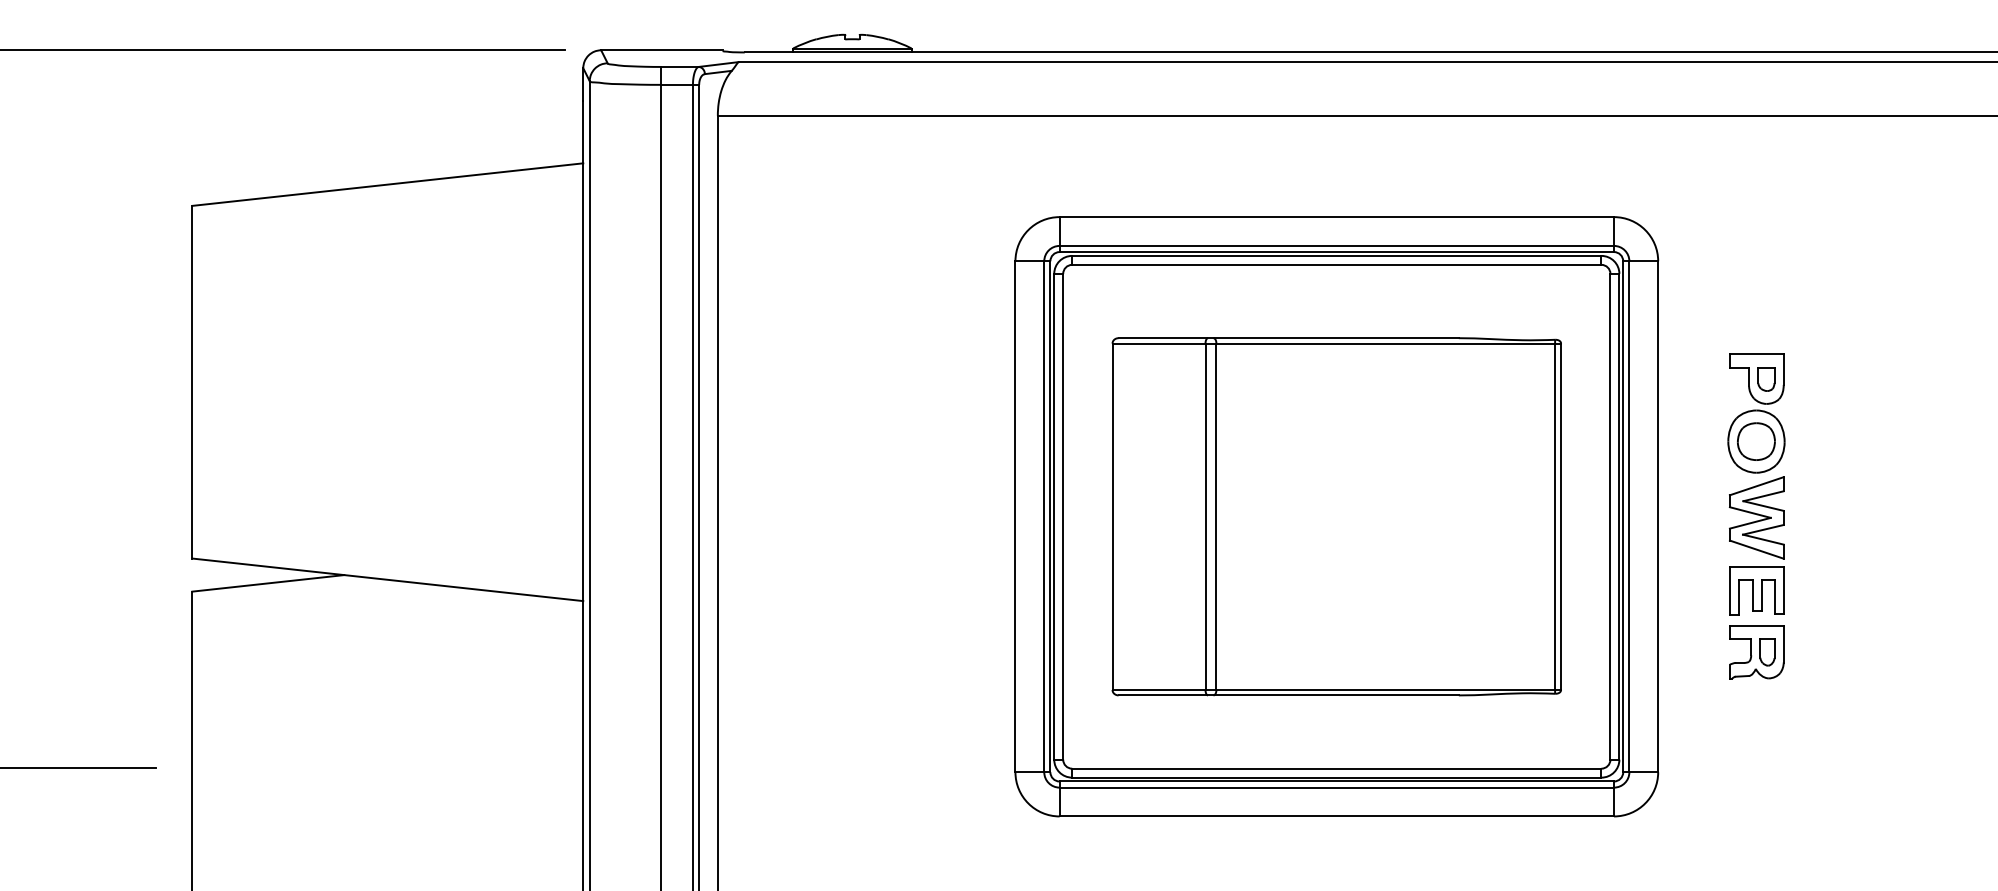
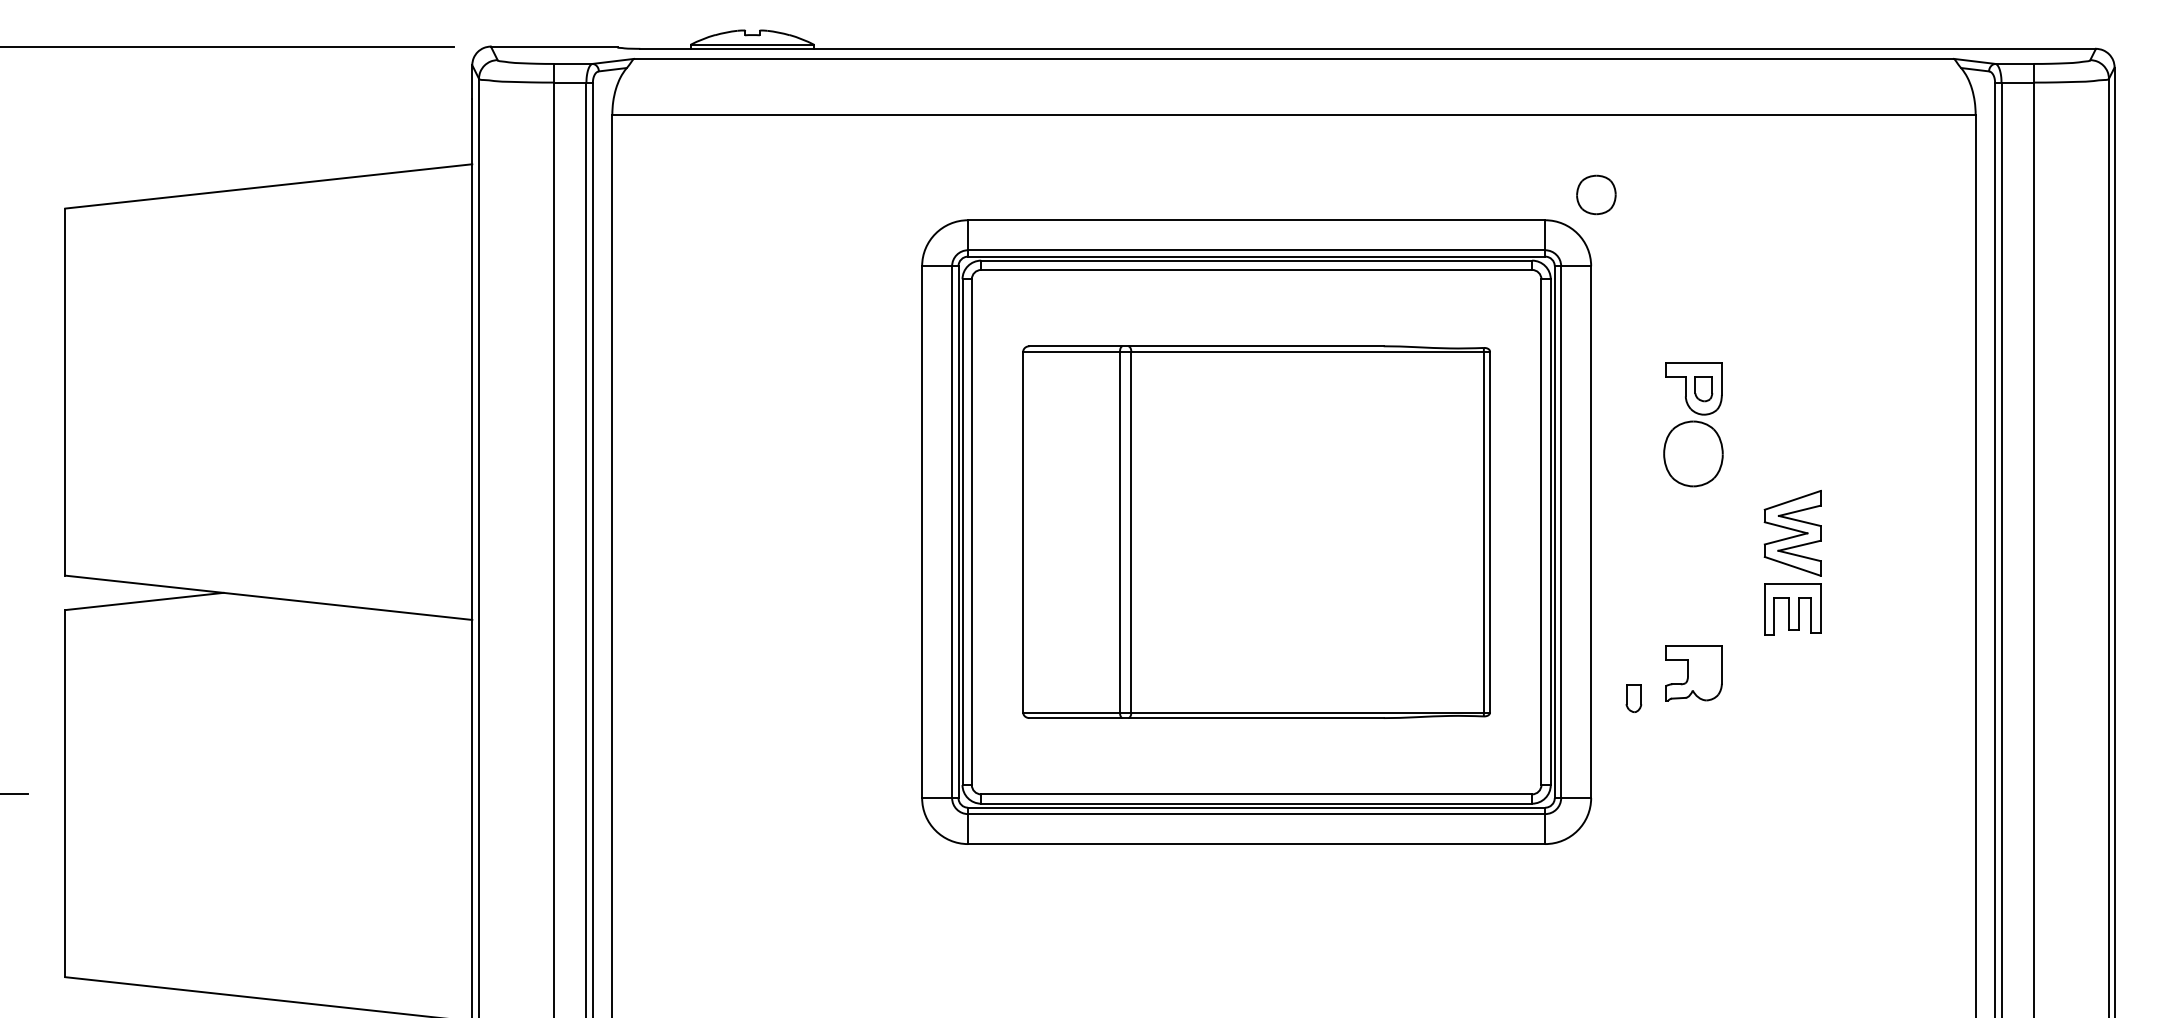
part: (1756, 441) -> (1596, 194), moved
part: (1756, 545) -> (1792, 562), moved
part: (1767, 652) -> (1633, 698), moved

